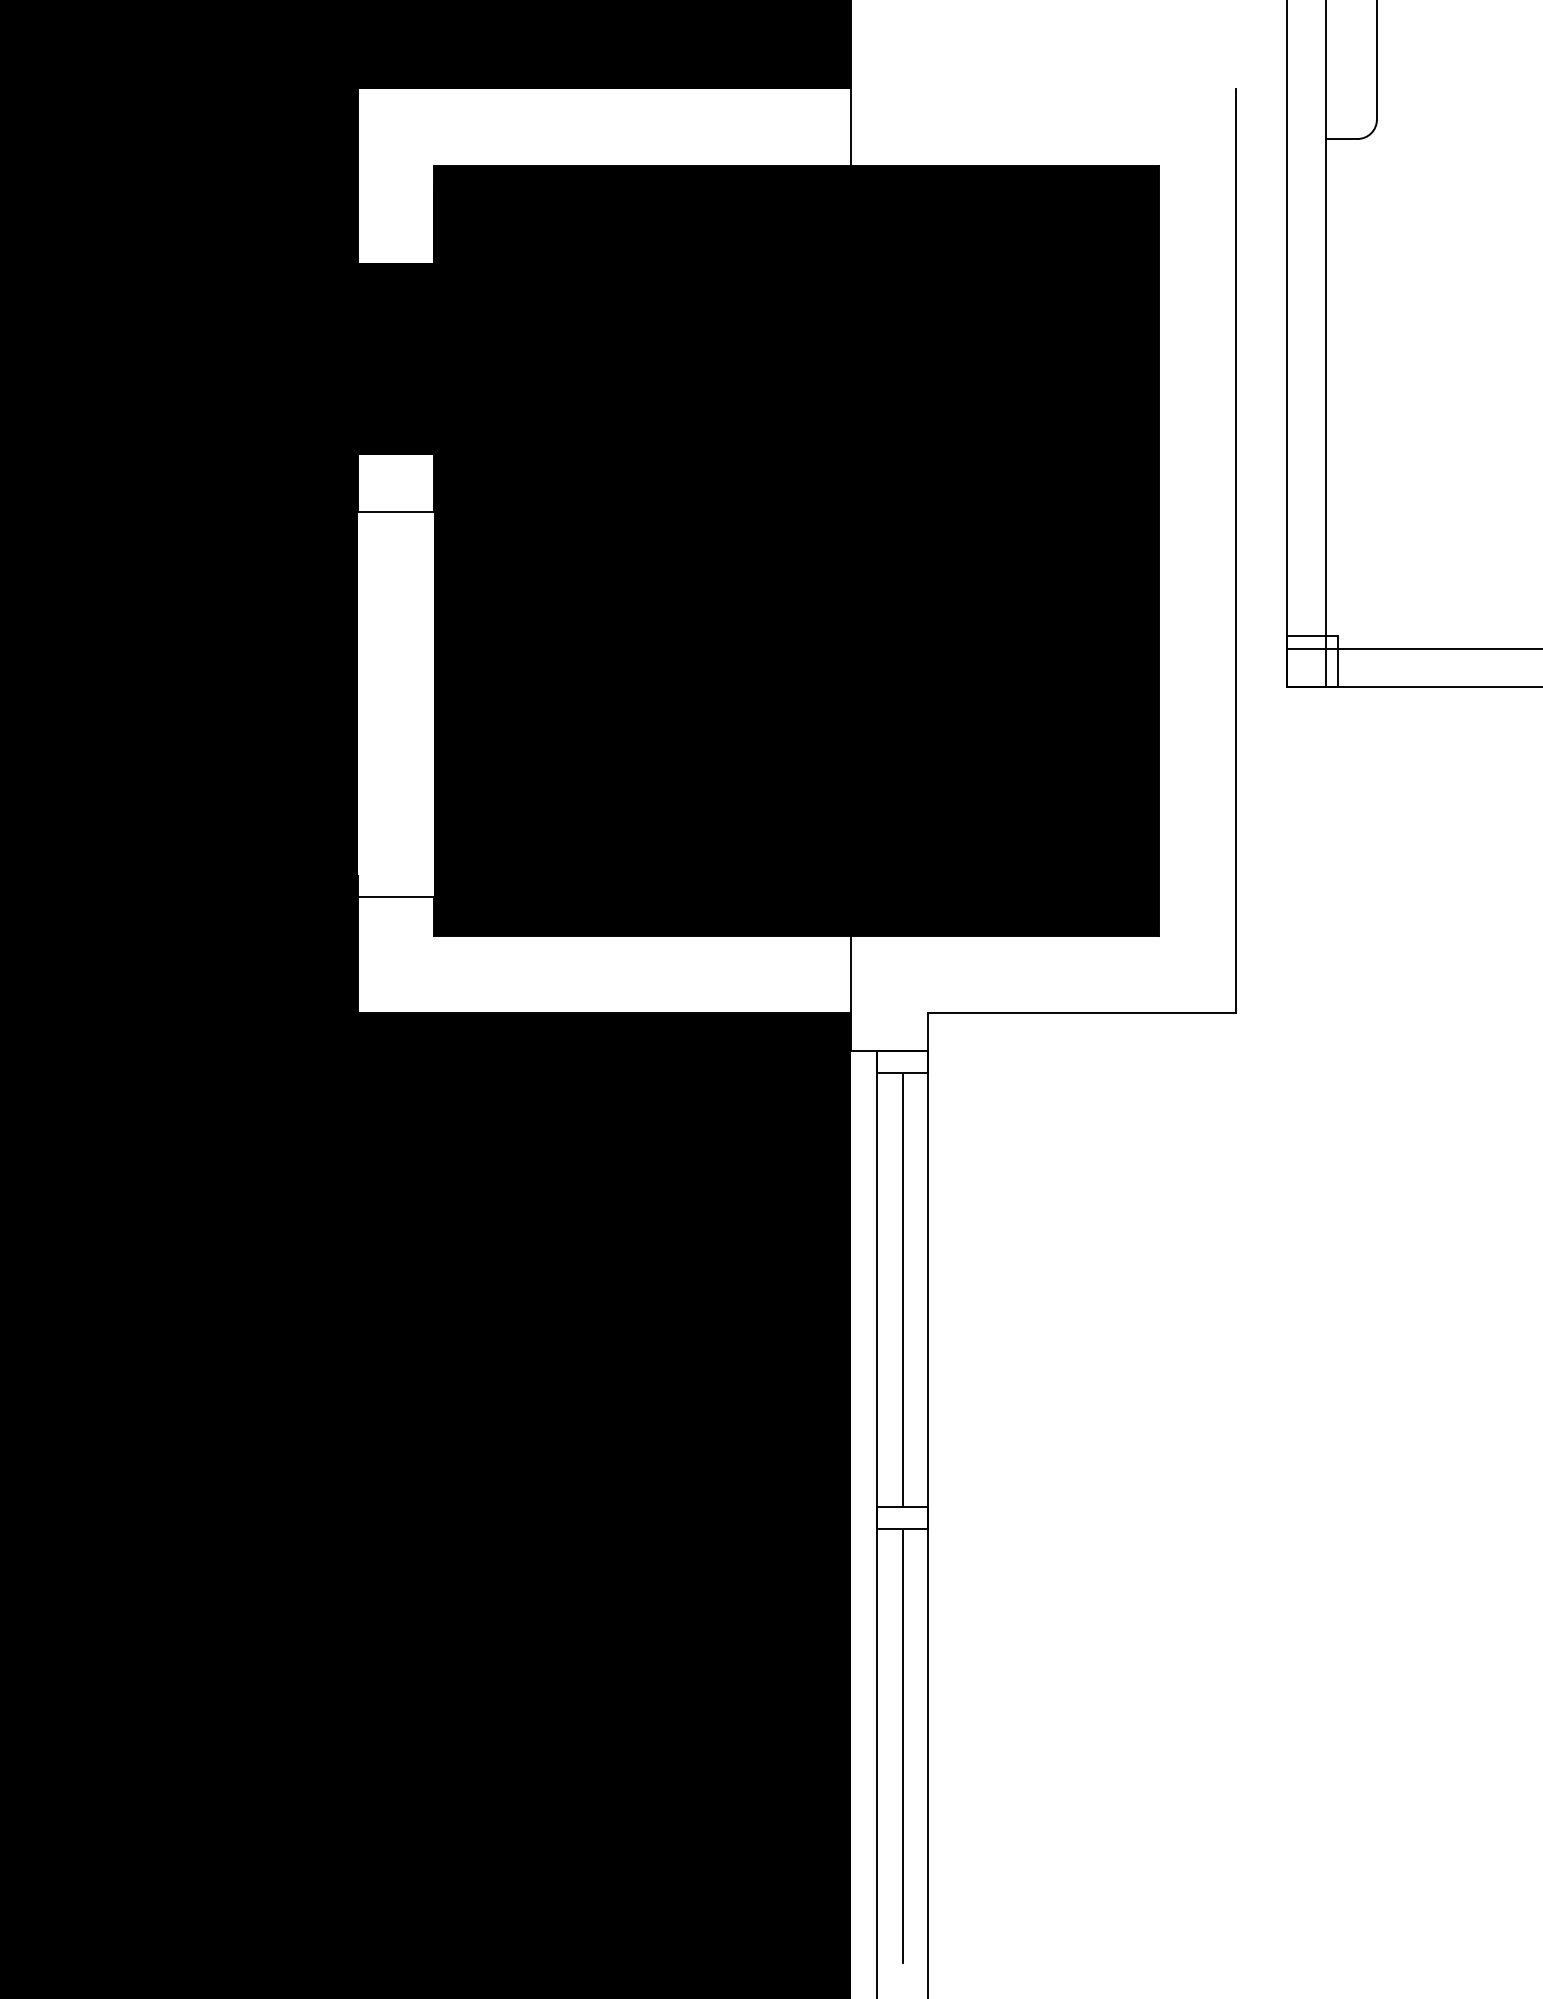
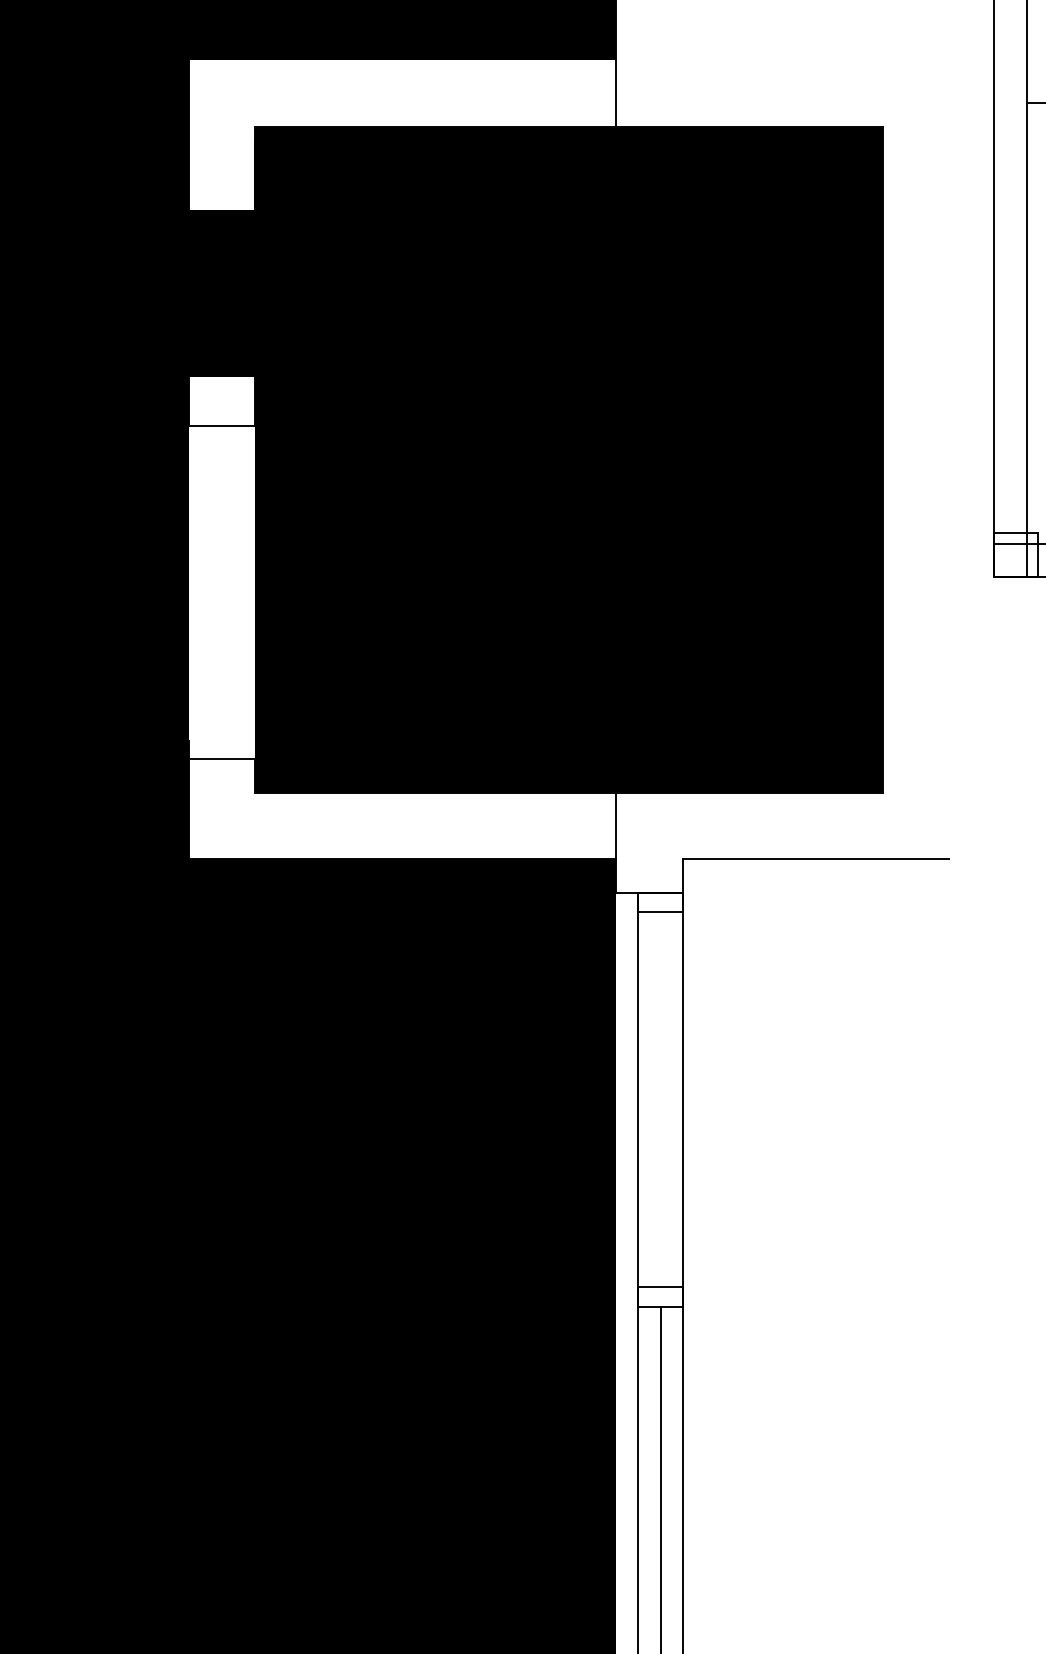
line: (1235, 550) -> (948, 459), removed
line: (902, 1289) -> (660, 1098), removed

